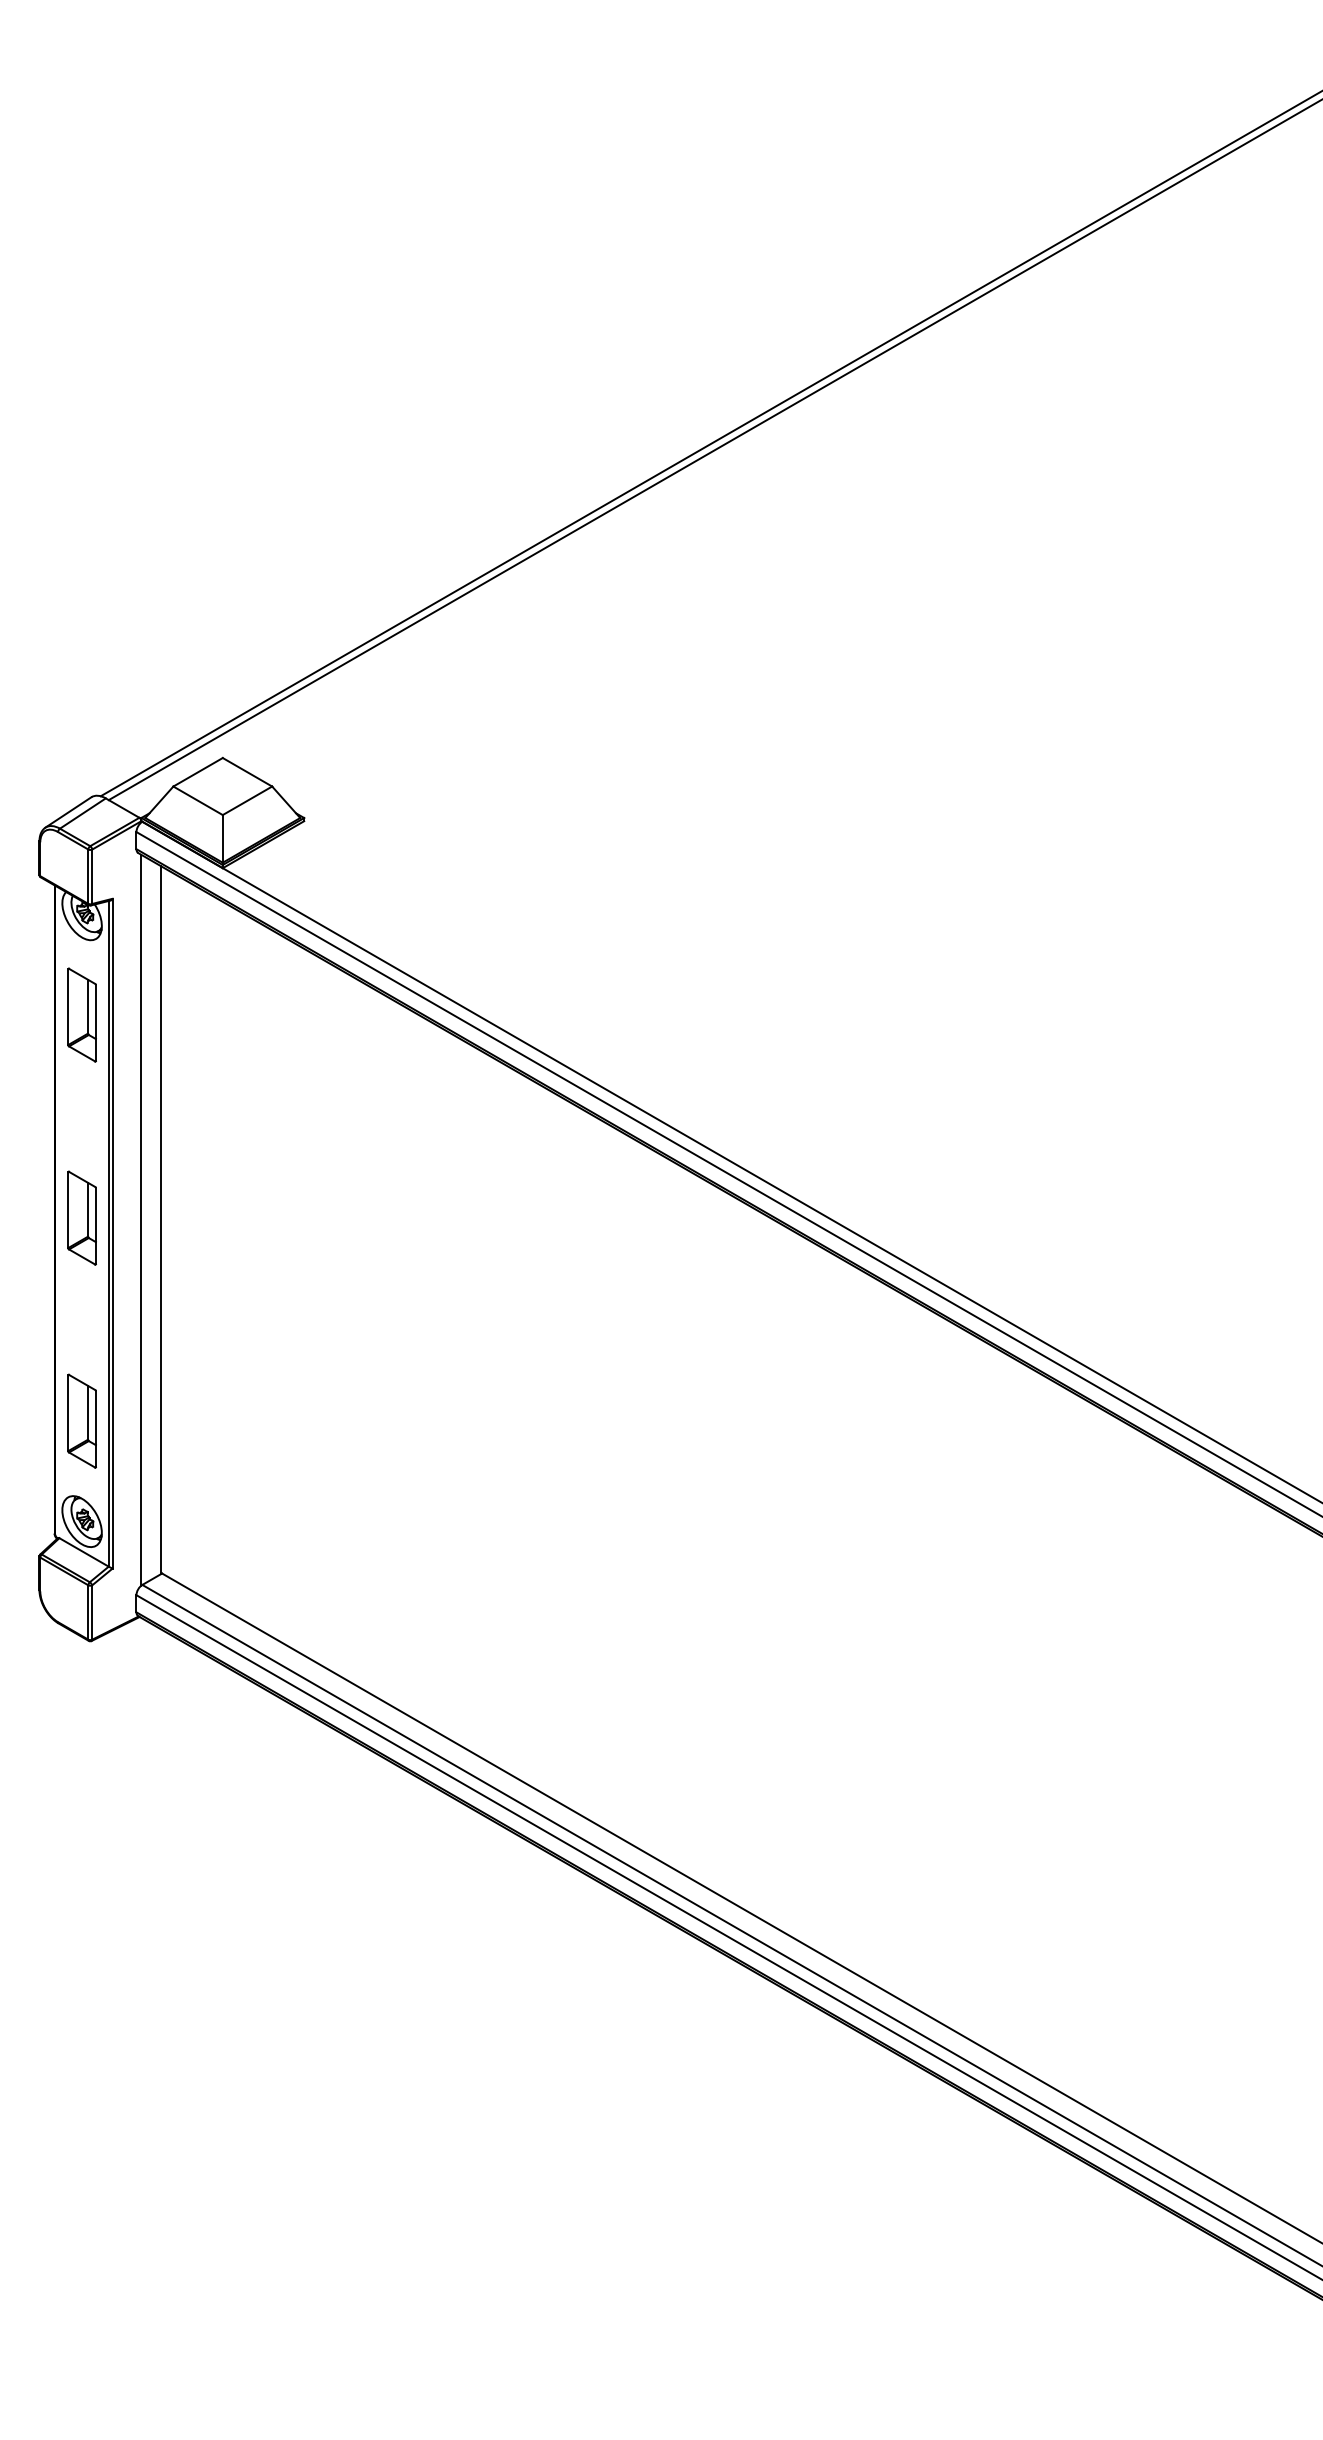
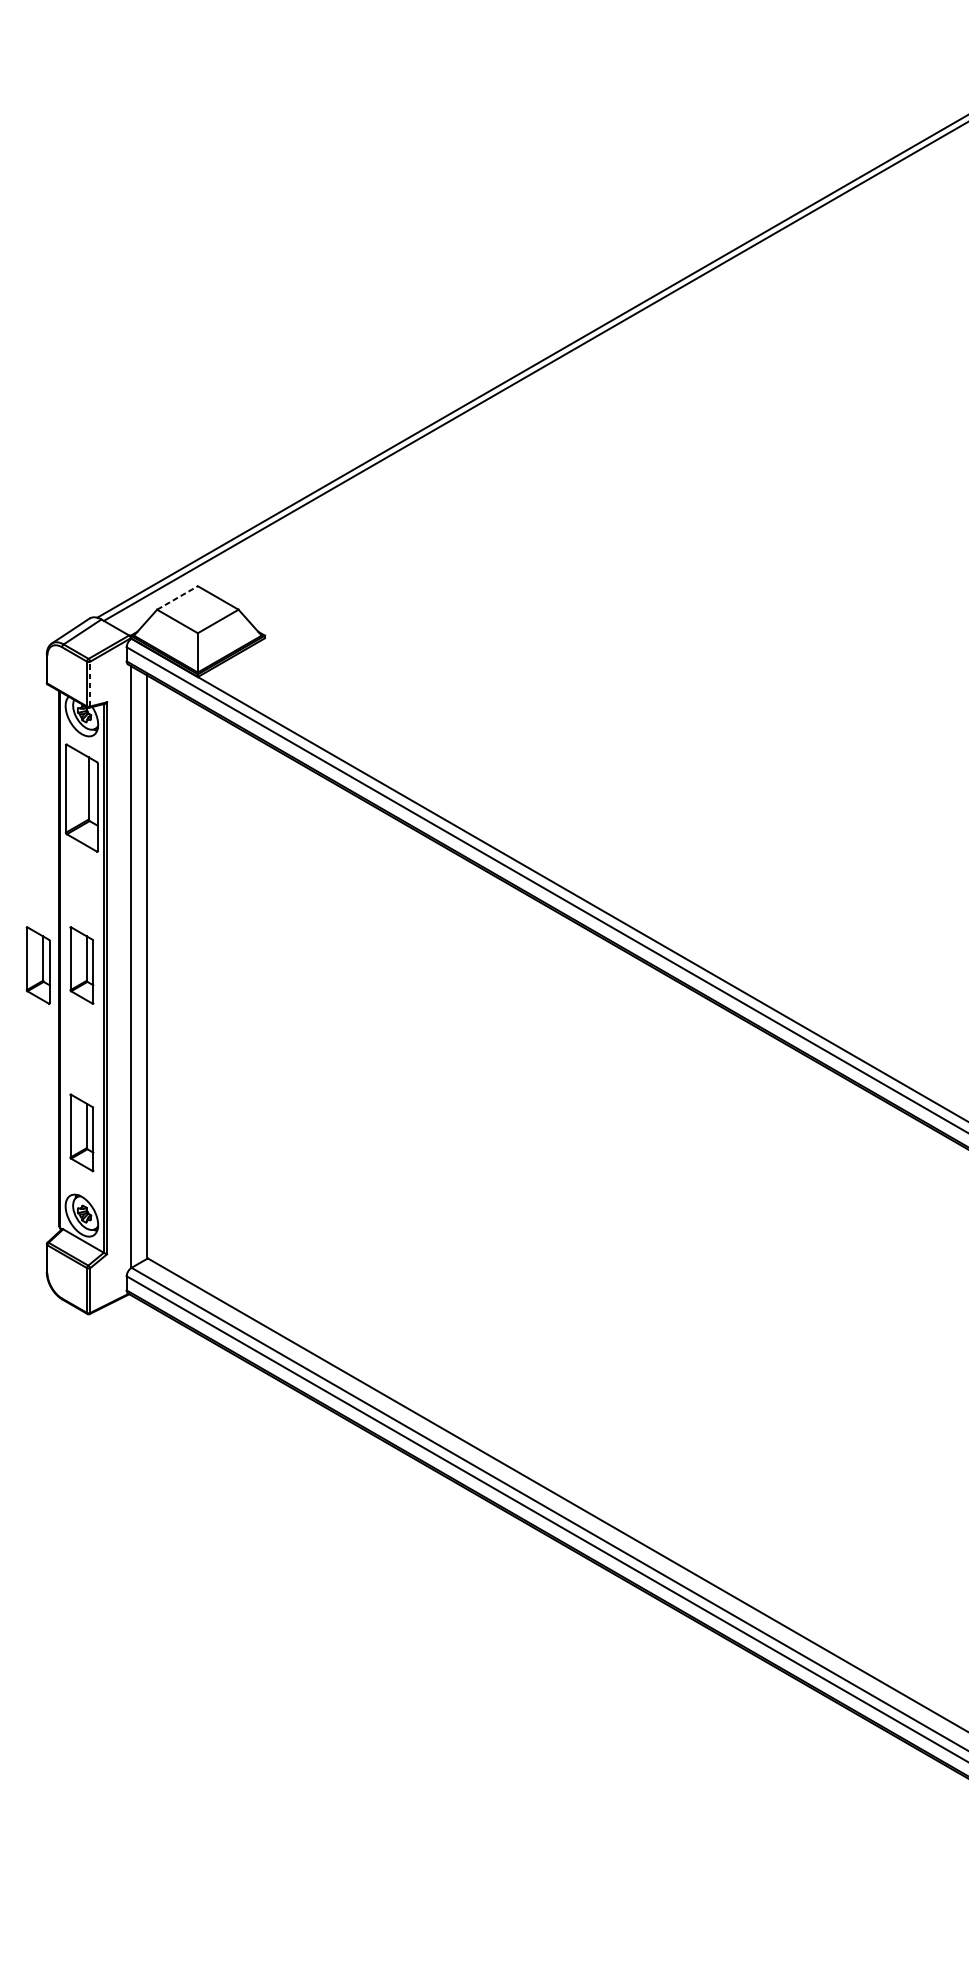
line: (198, 772) -> (177, 598), solid -> dashed
line: (92, 876) -> (90, 683), solid -> dashed
part: (81, 1014) -> (81, 797), size x1.4
part: (28, 1217) -> (37, 964), added

